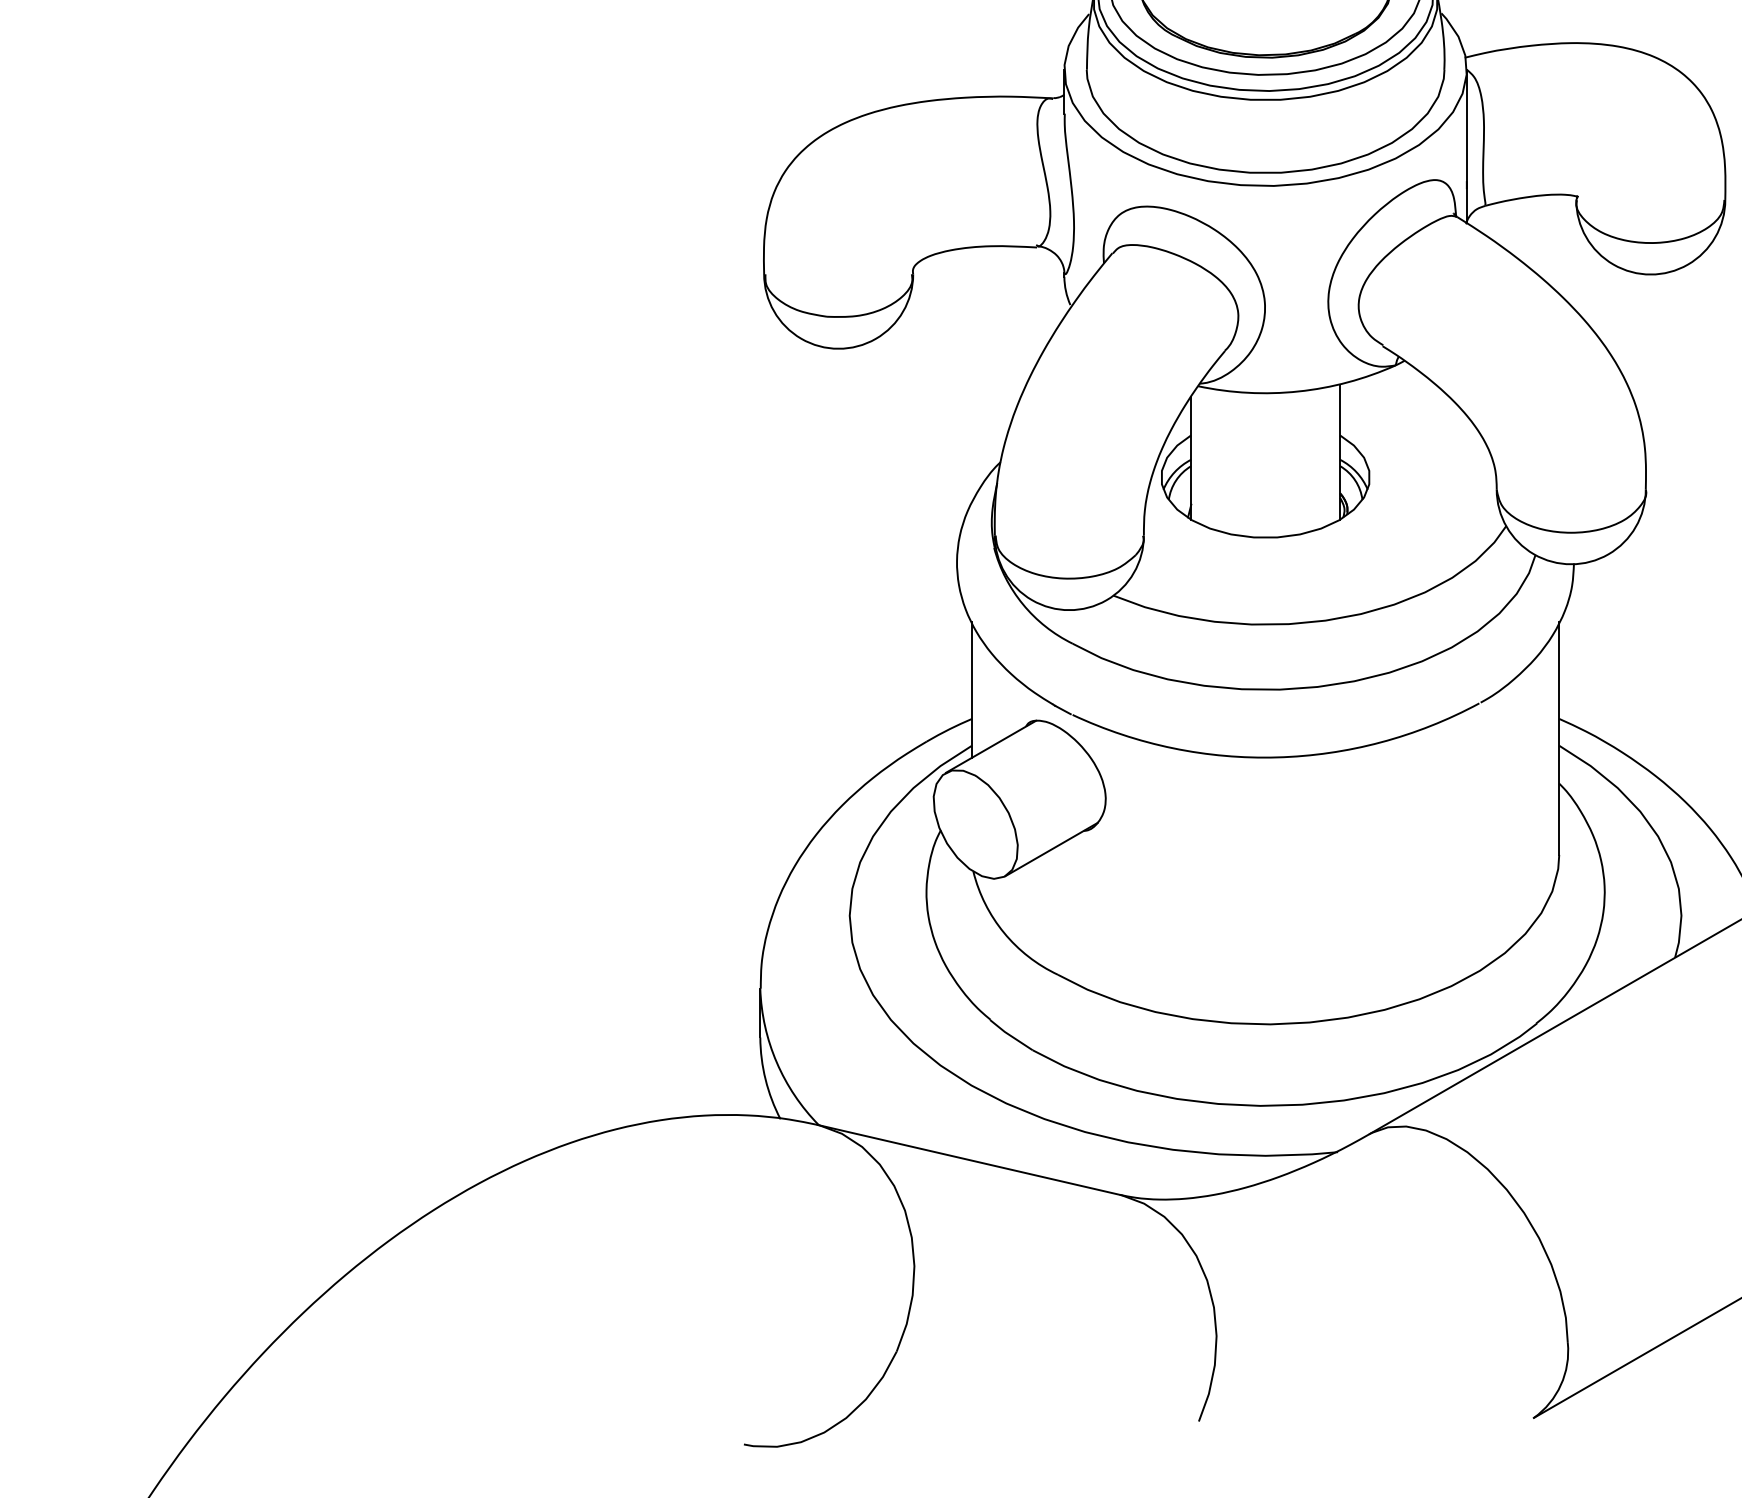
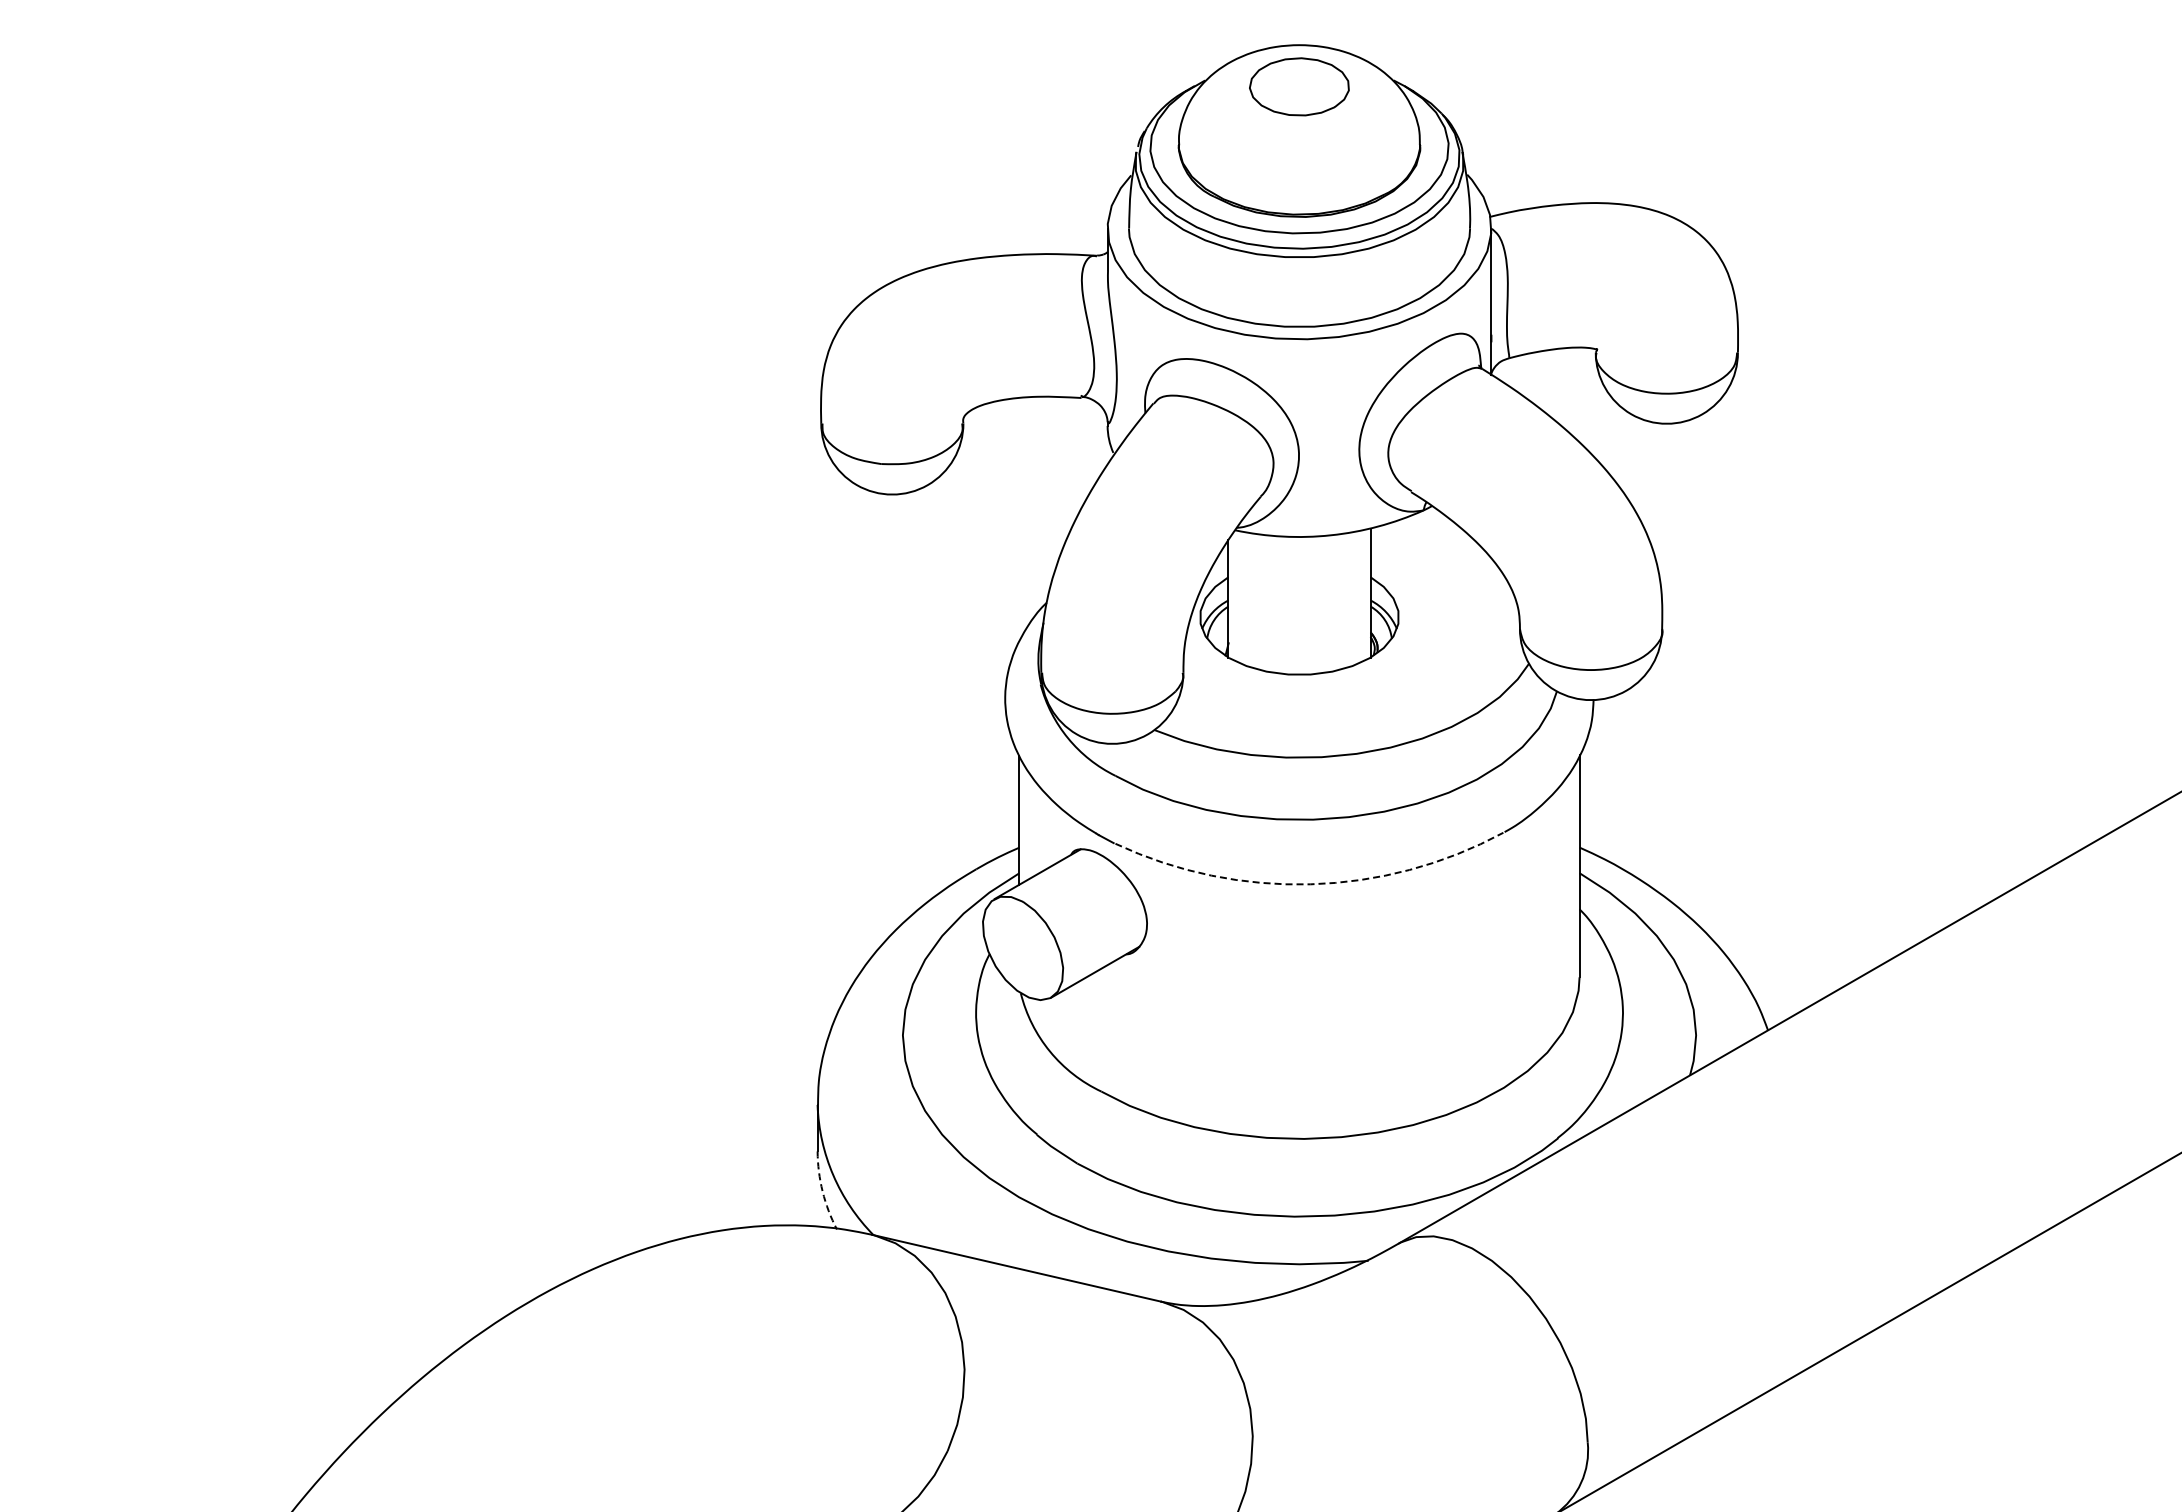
arc: (1277, 757) -> (1310, 884), solid -> dashed
arc: (765, 1079) -> (822, 1191), solid -> dashed

